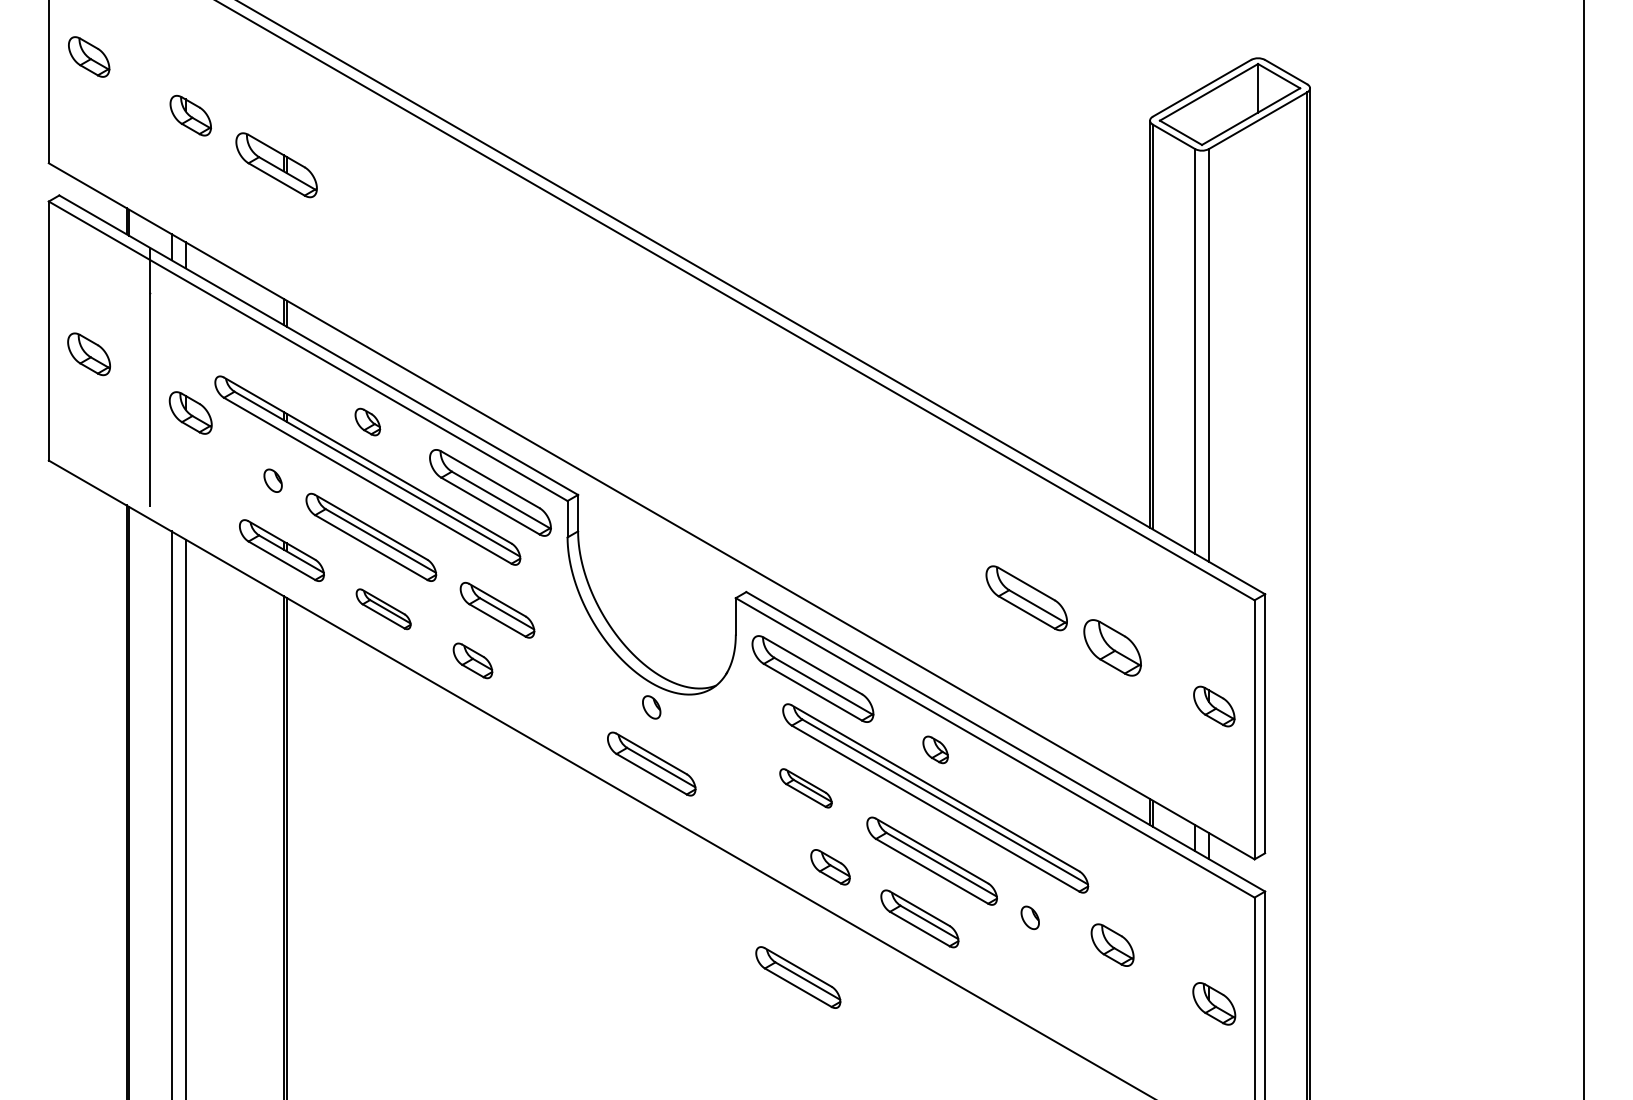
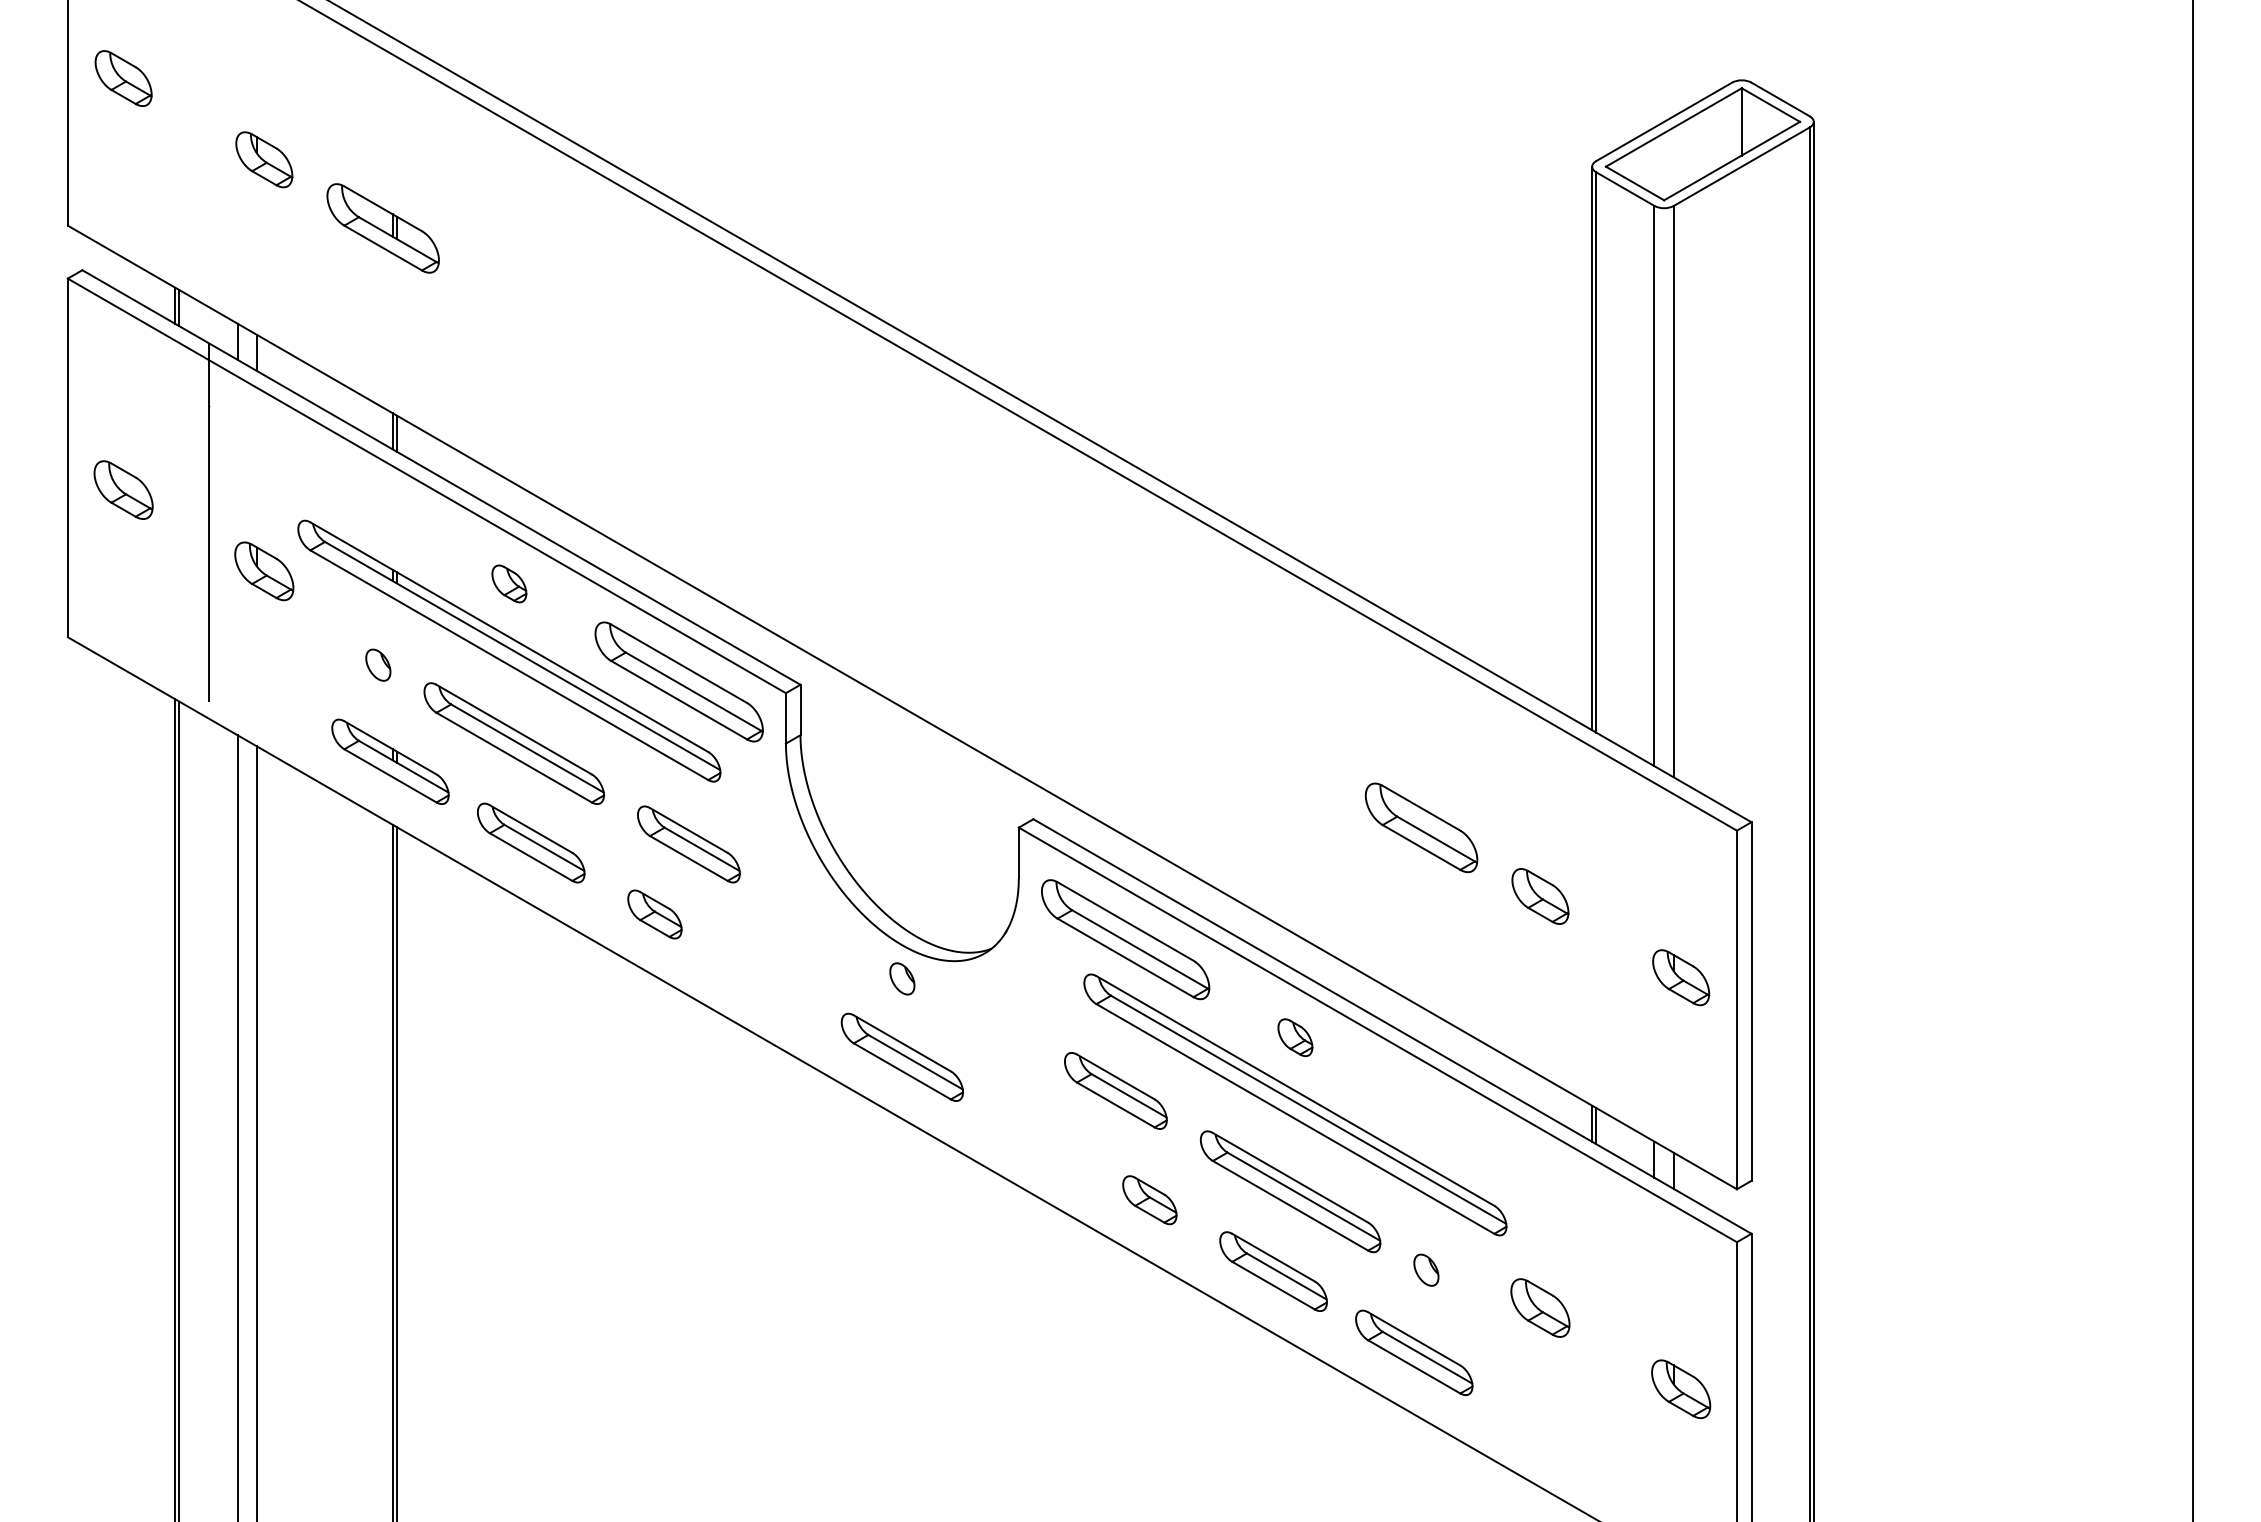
part: (383, 608) -> (531, 842), size x1.43
part: (1112, 647) -> (1540, 896), size x0.71
part: (805, 788) -> (1115, 1090), size x1.43
part: (798, 977) -> (1414, 1352), moved

